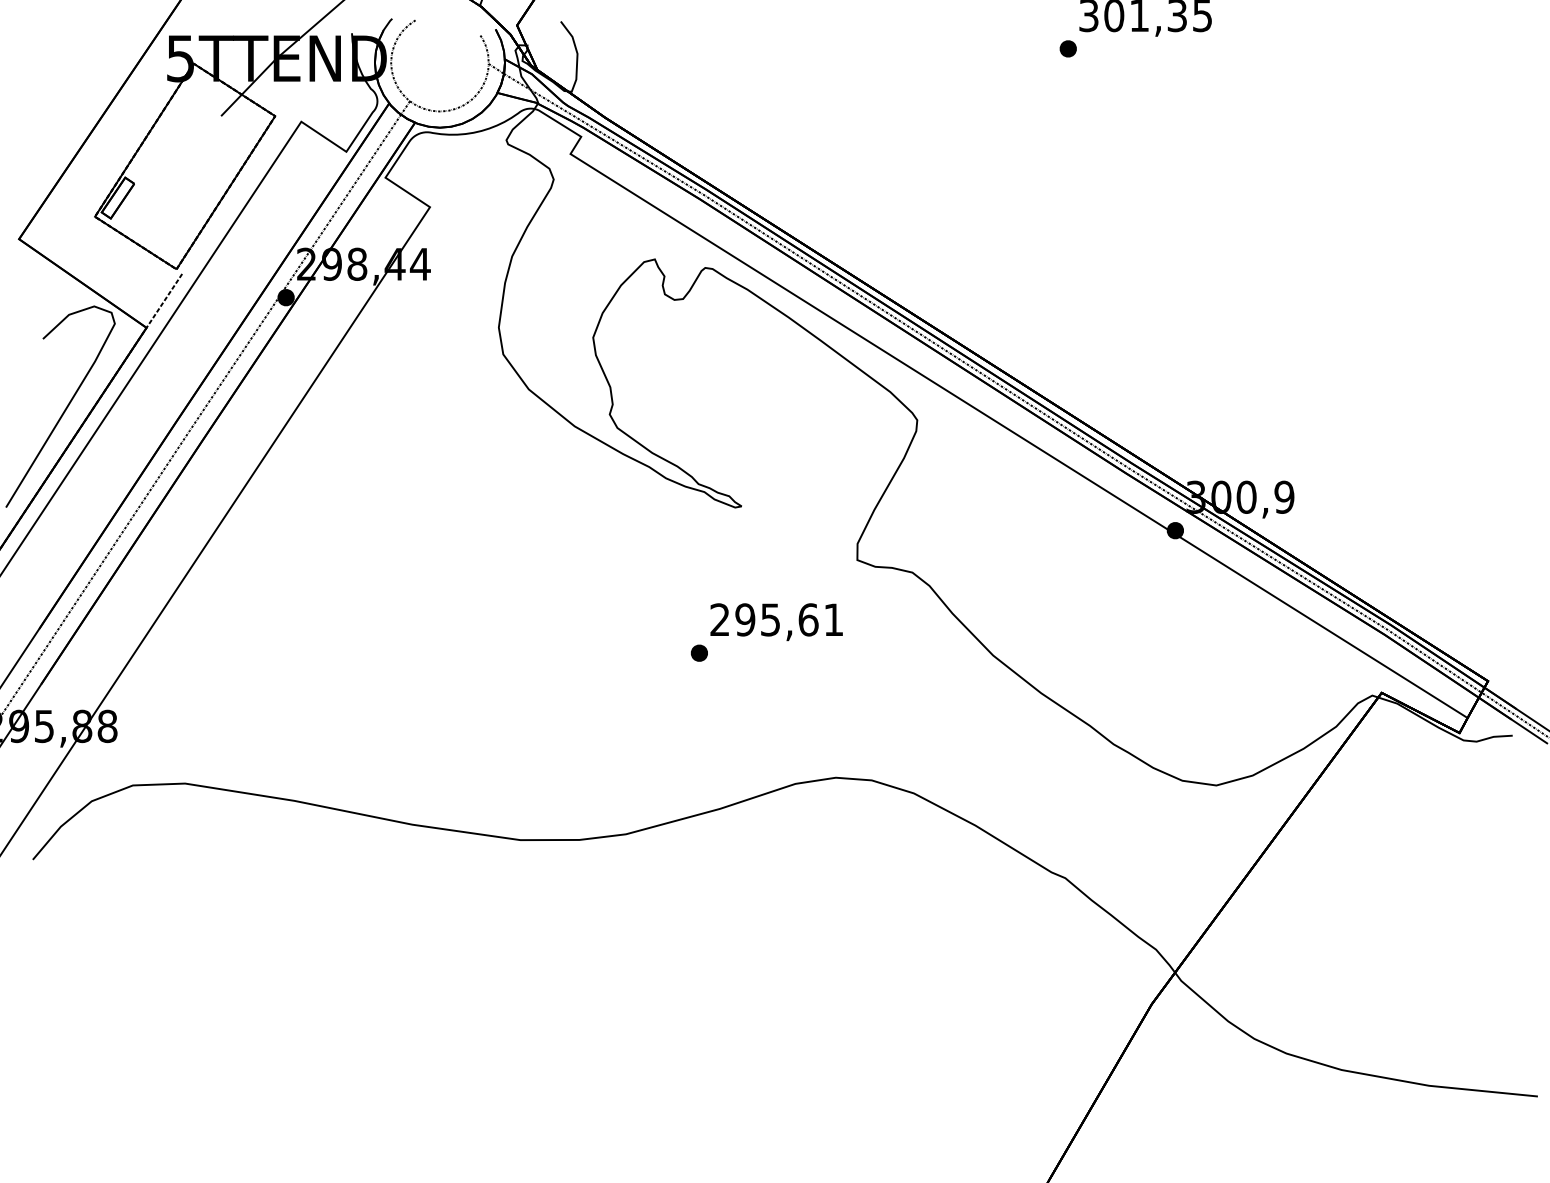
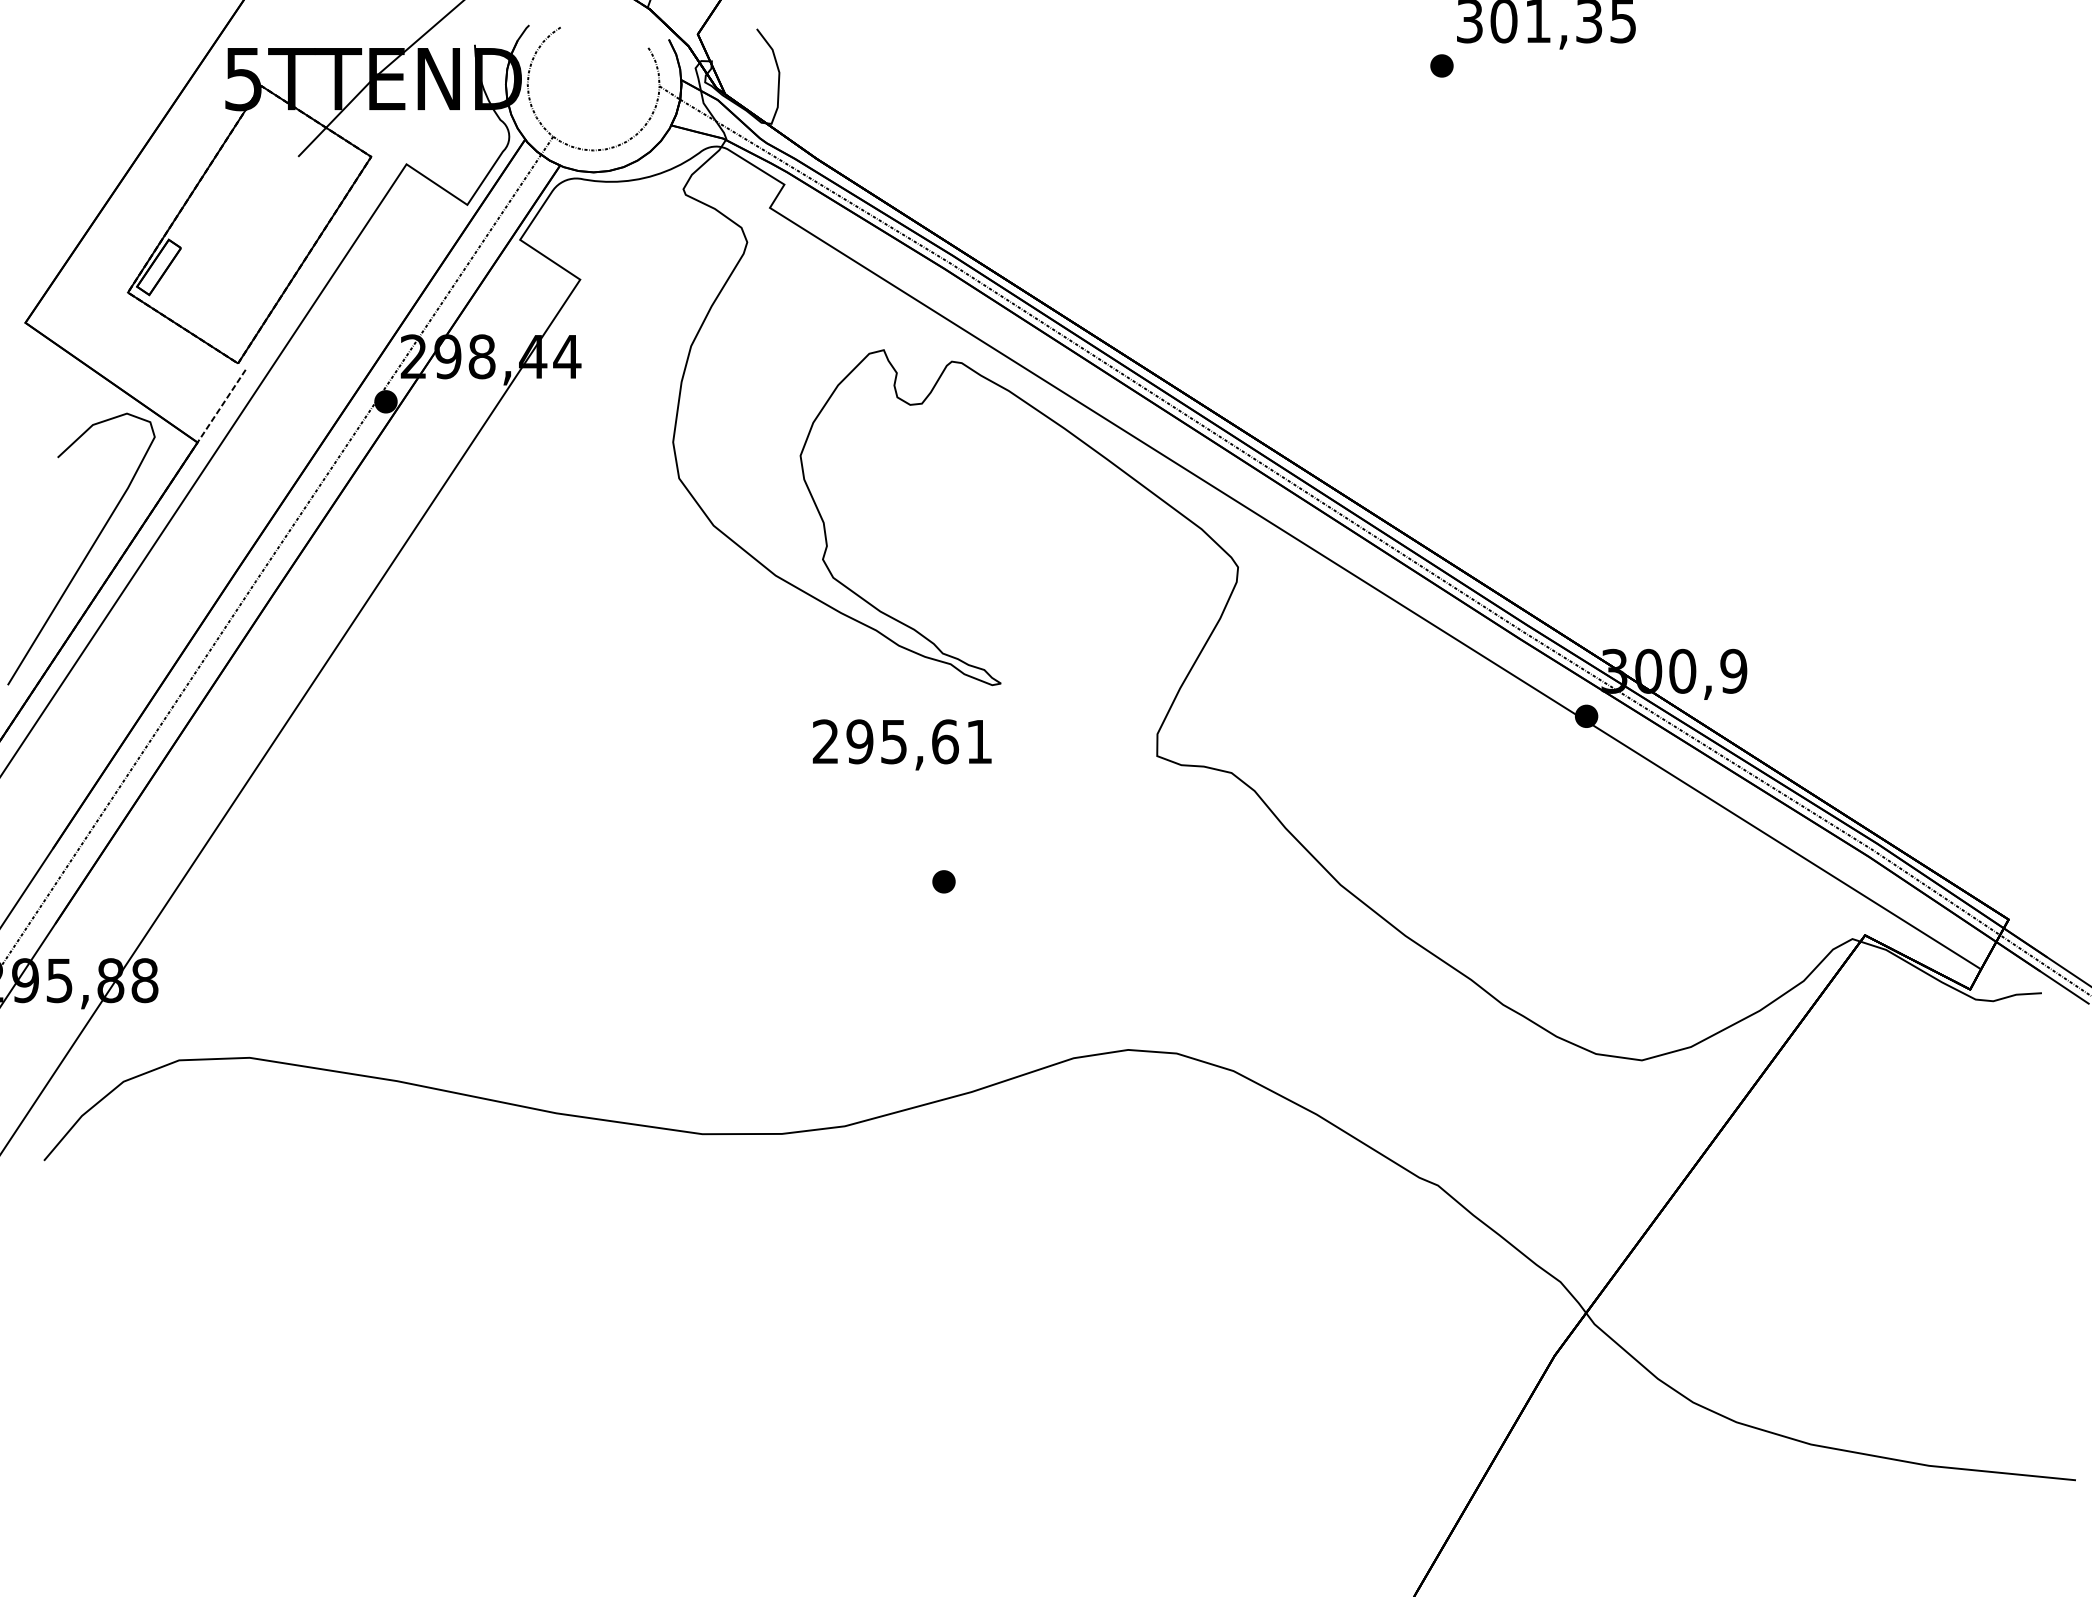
text: (776, 621) -> (901, 744), moved

